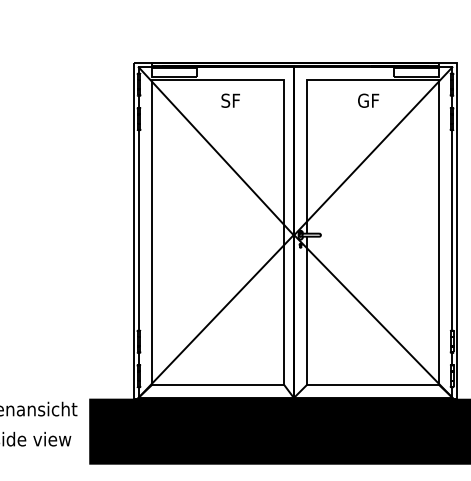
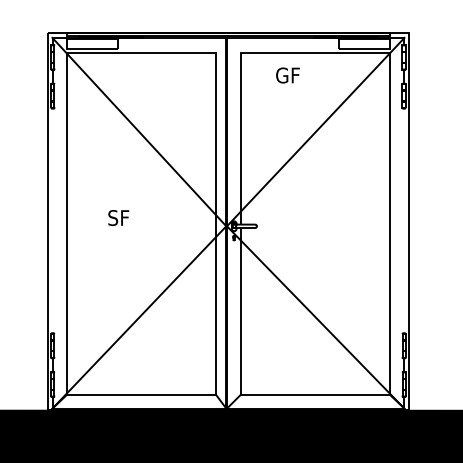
text: (230, 100) -> (118, 217), moved
text: (368, 100) -> (287, 75), moved
line: (138, 230) -> (52, 221), removed
line: (452, 230) -> (404, 221), removed

